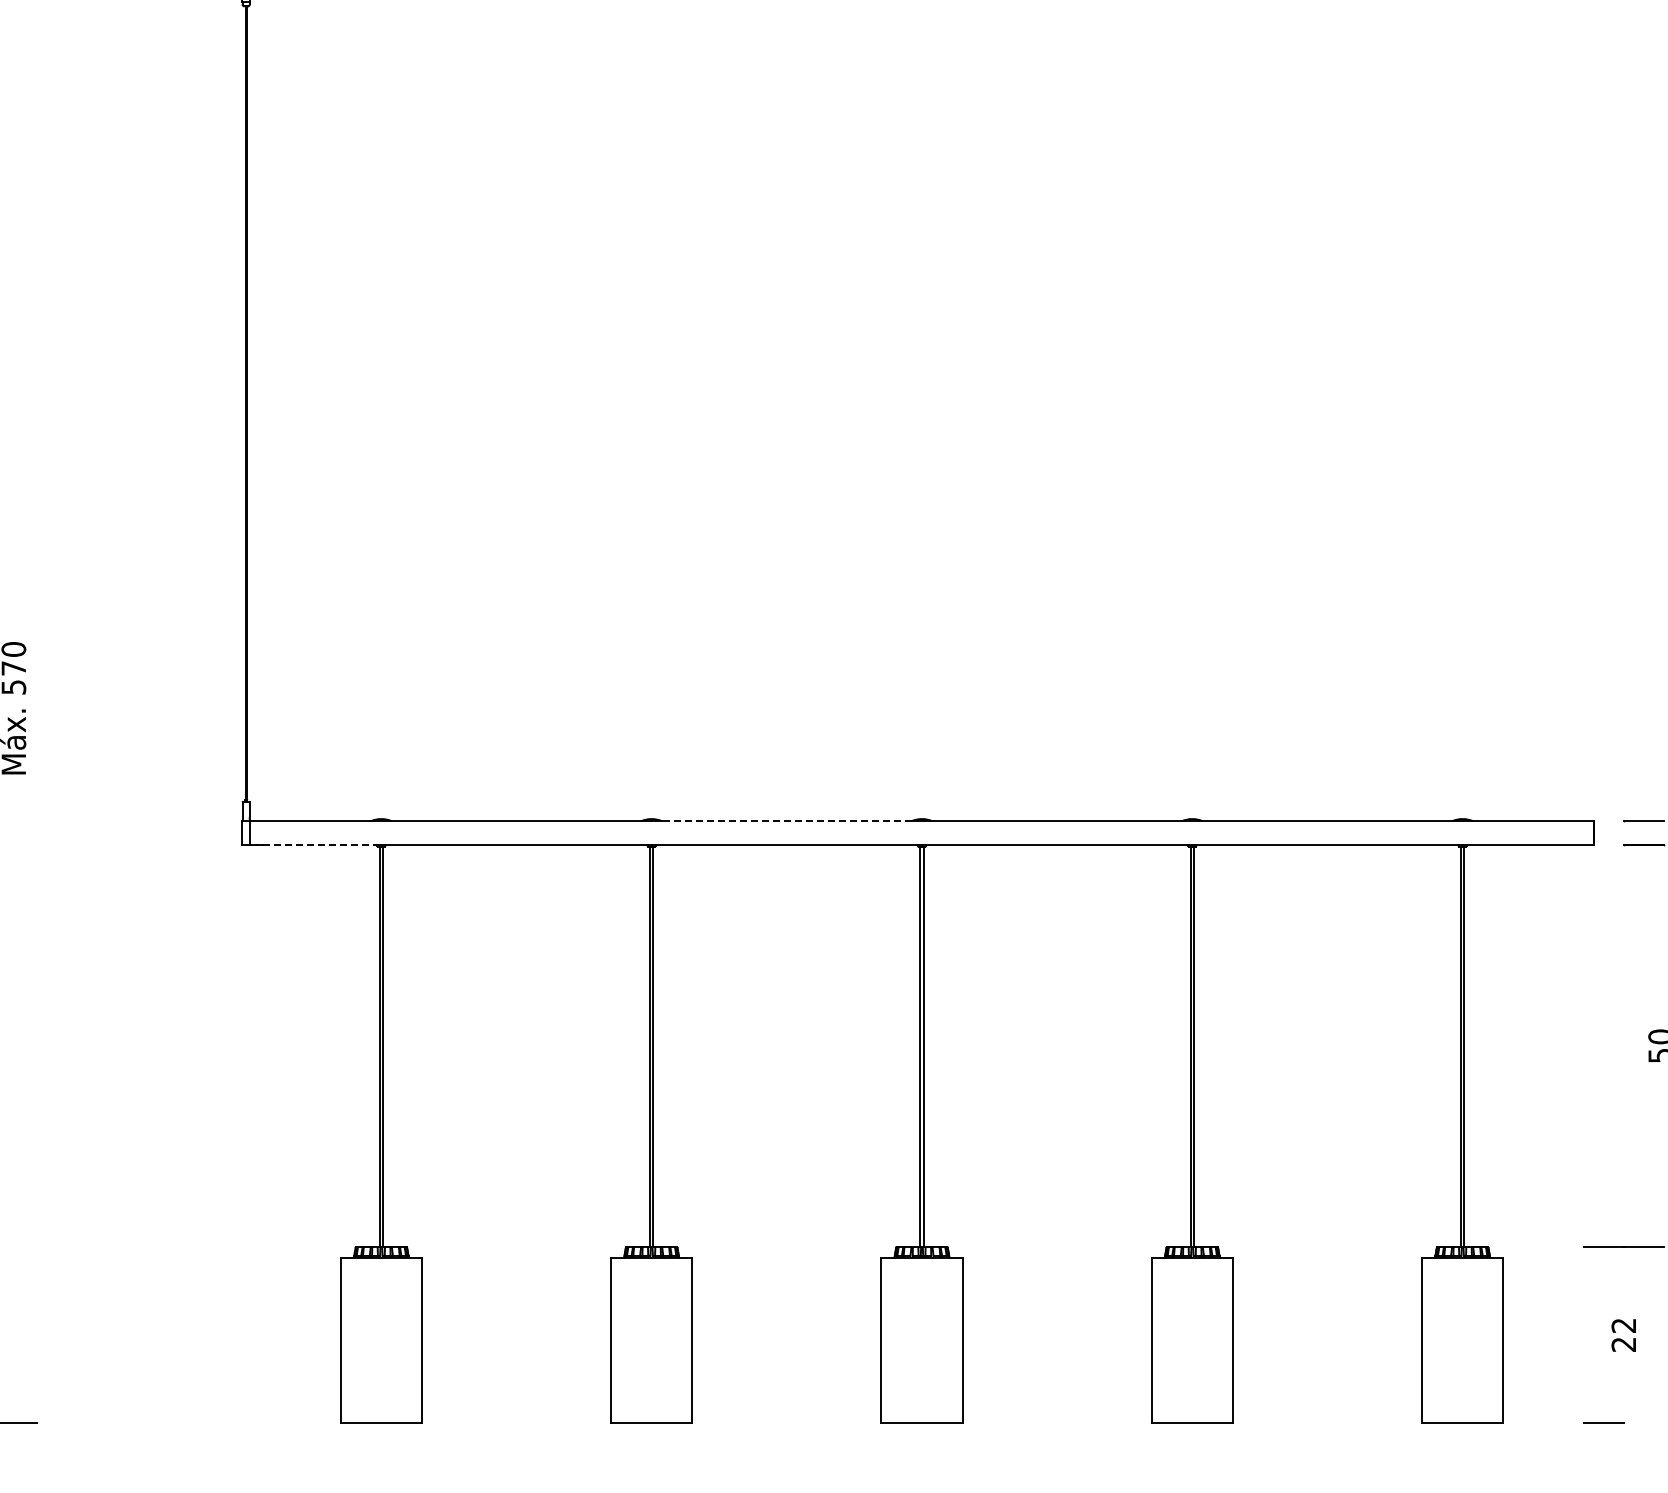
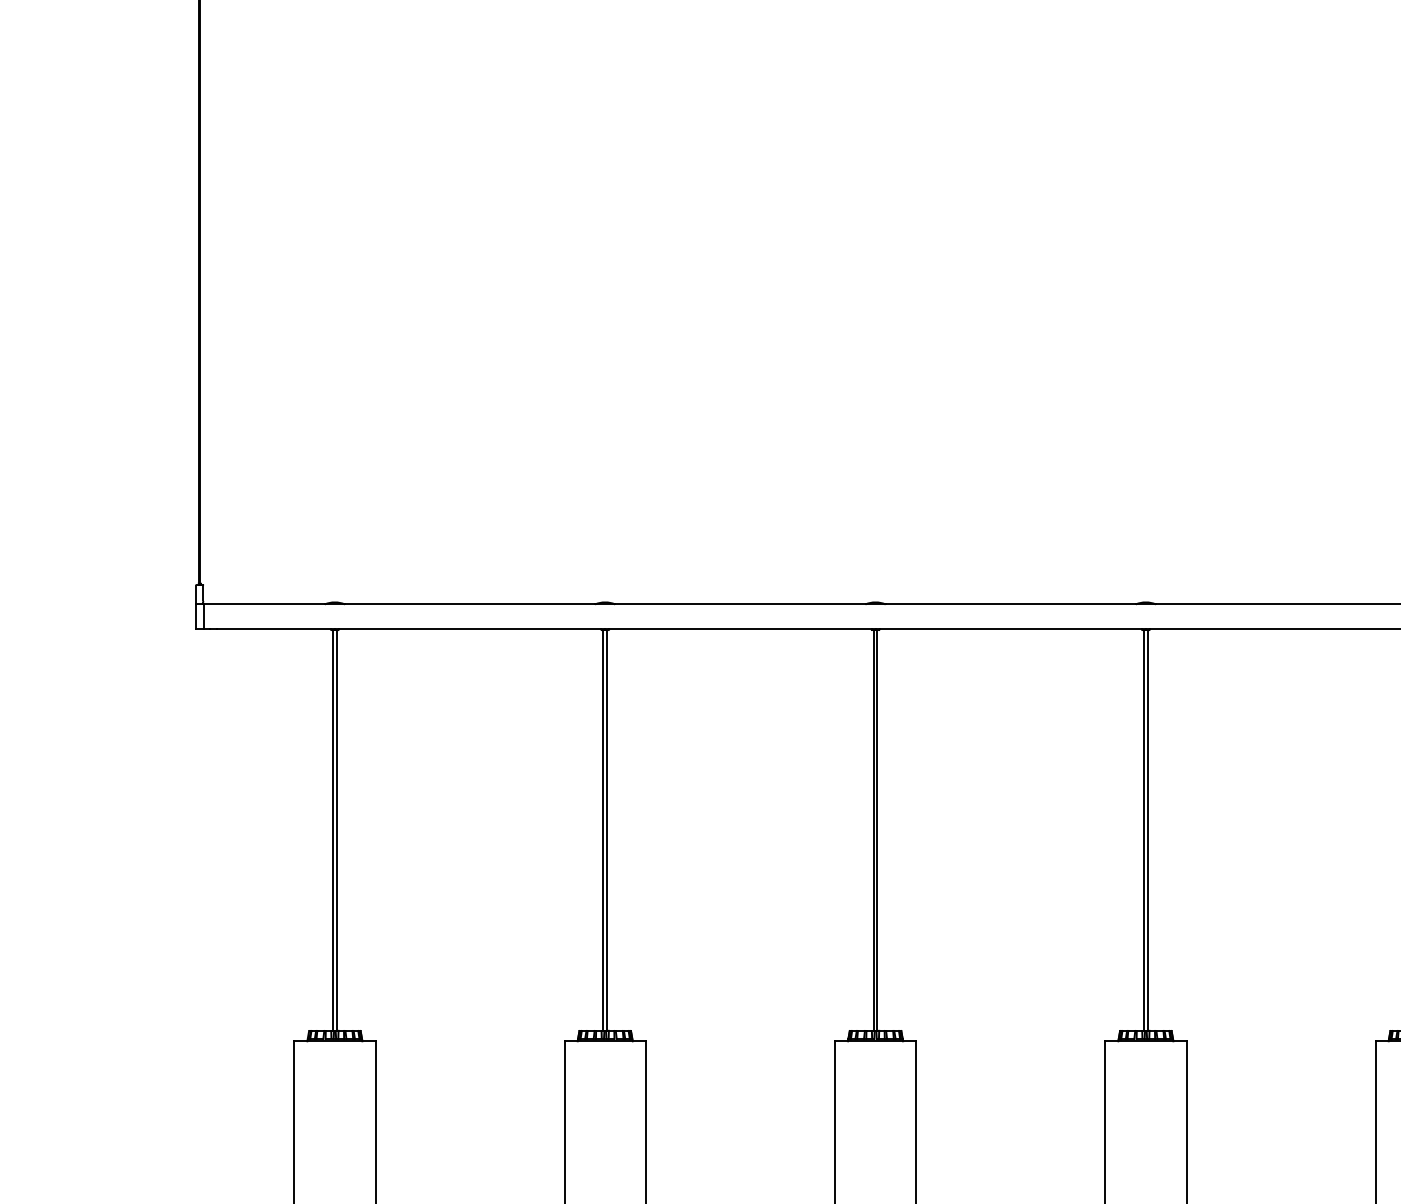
line: (786, 821) -> (740, 604), dashed -> solid
line: (320, 845) -> (274, 628), dashed -> solid

